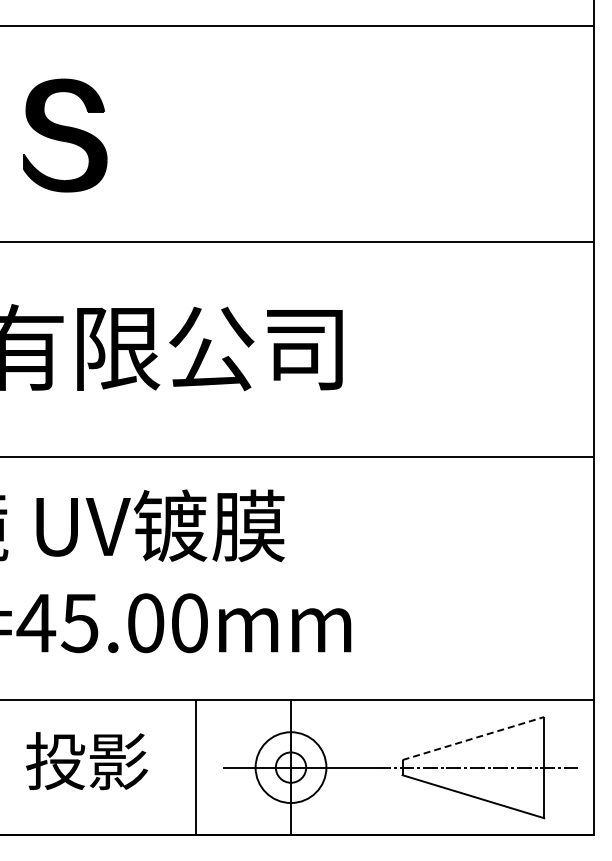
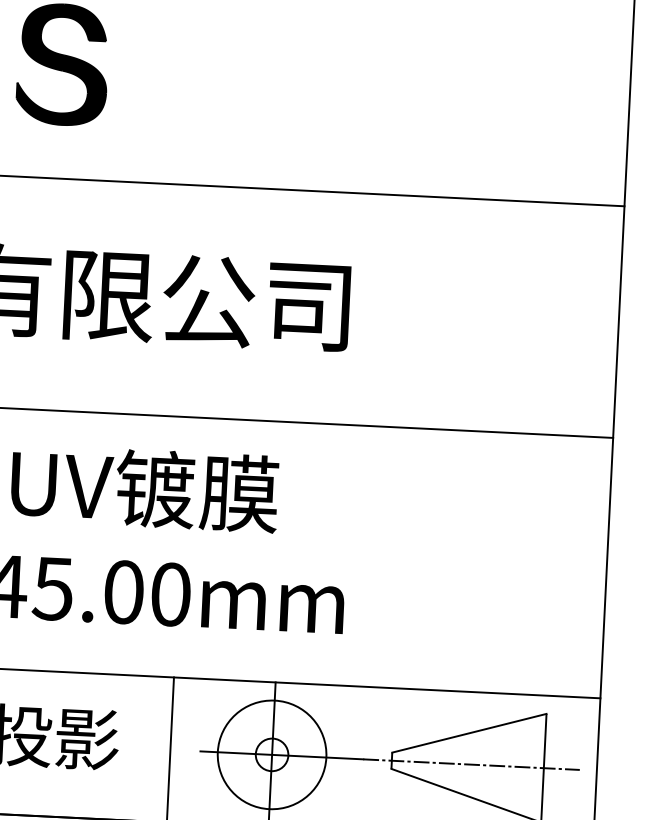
line: (473, 738) -> (469, 733), dashed -> solid
circle: (290, 767) -> (271, 754), size x1.43

